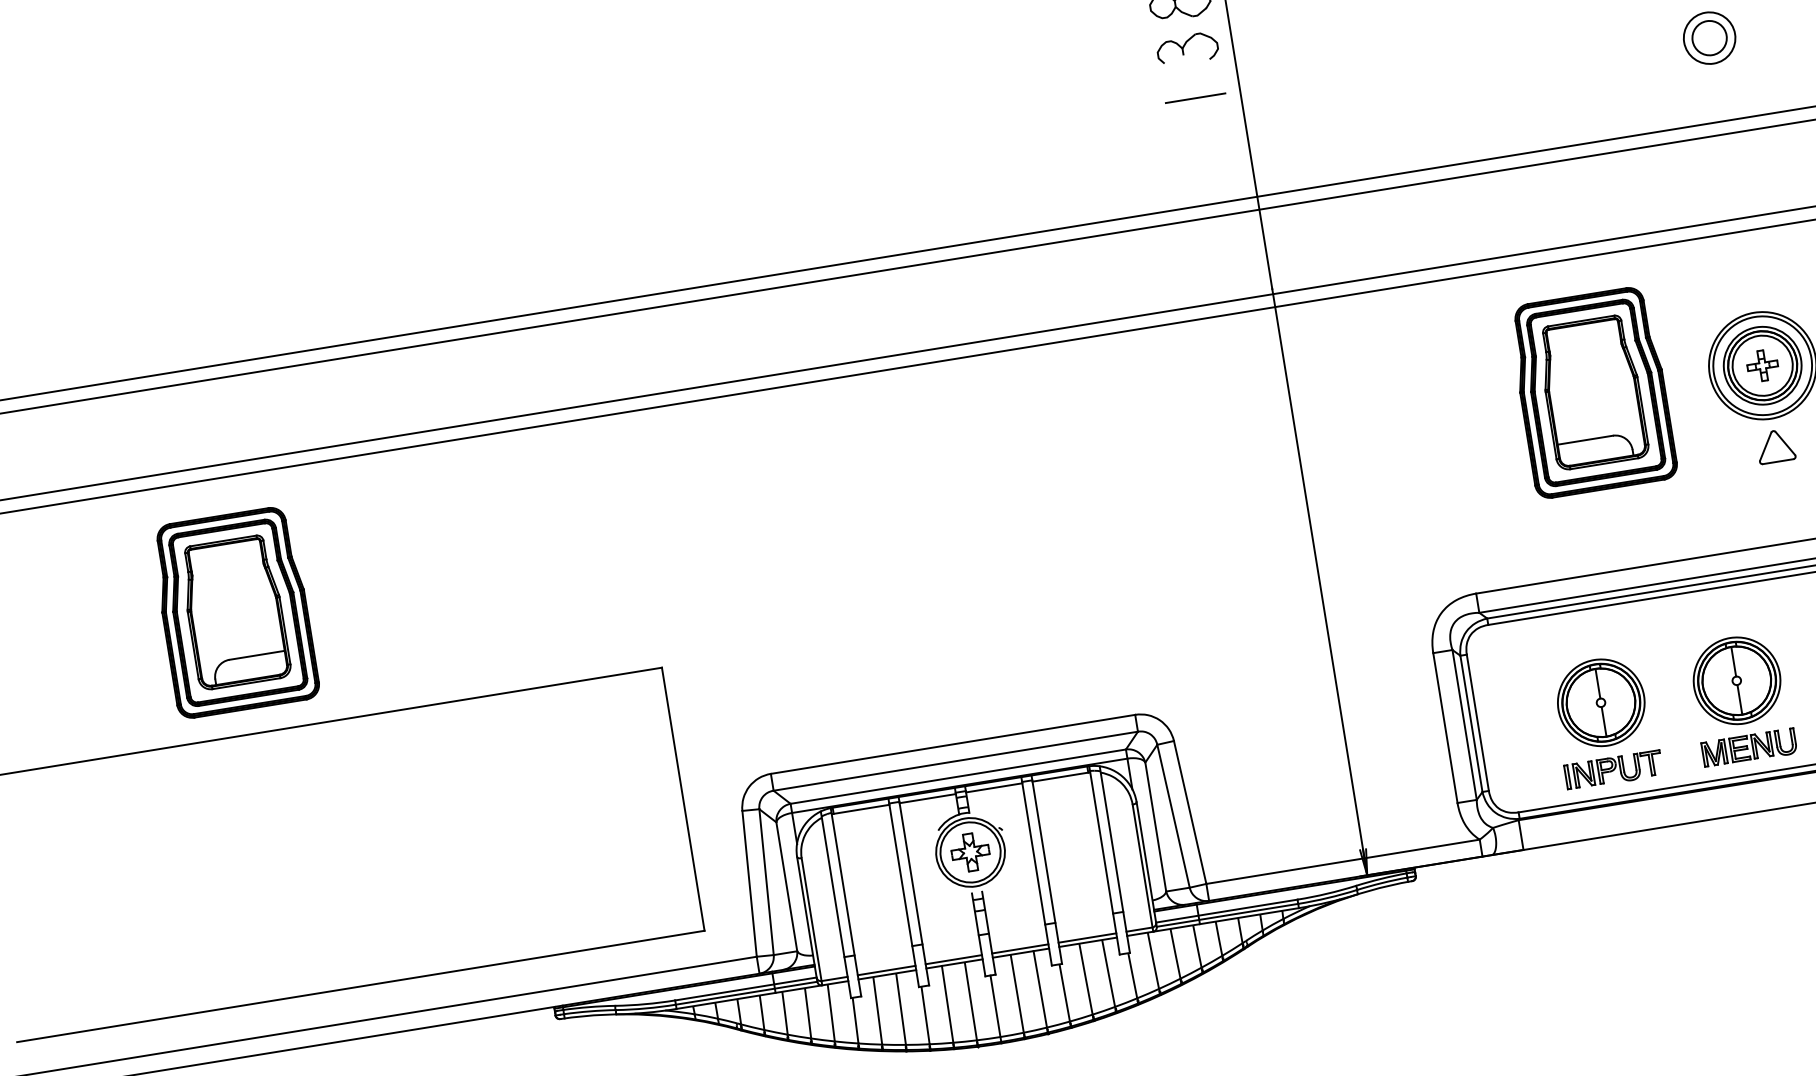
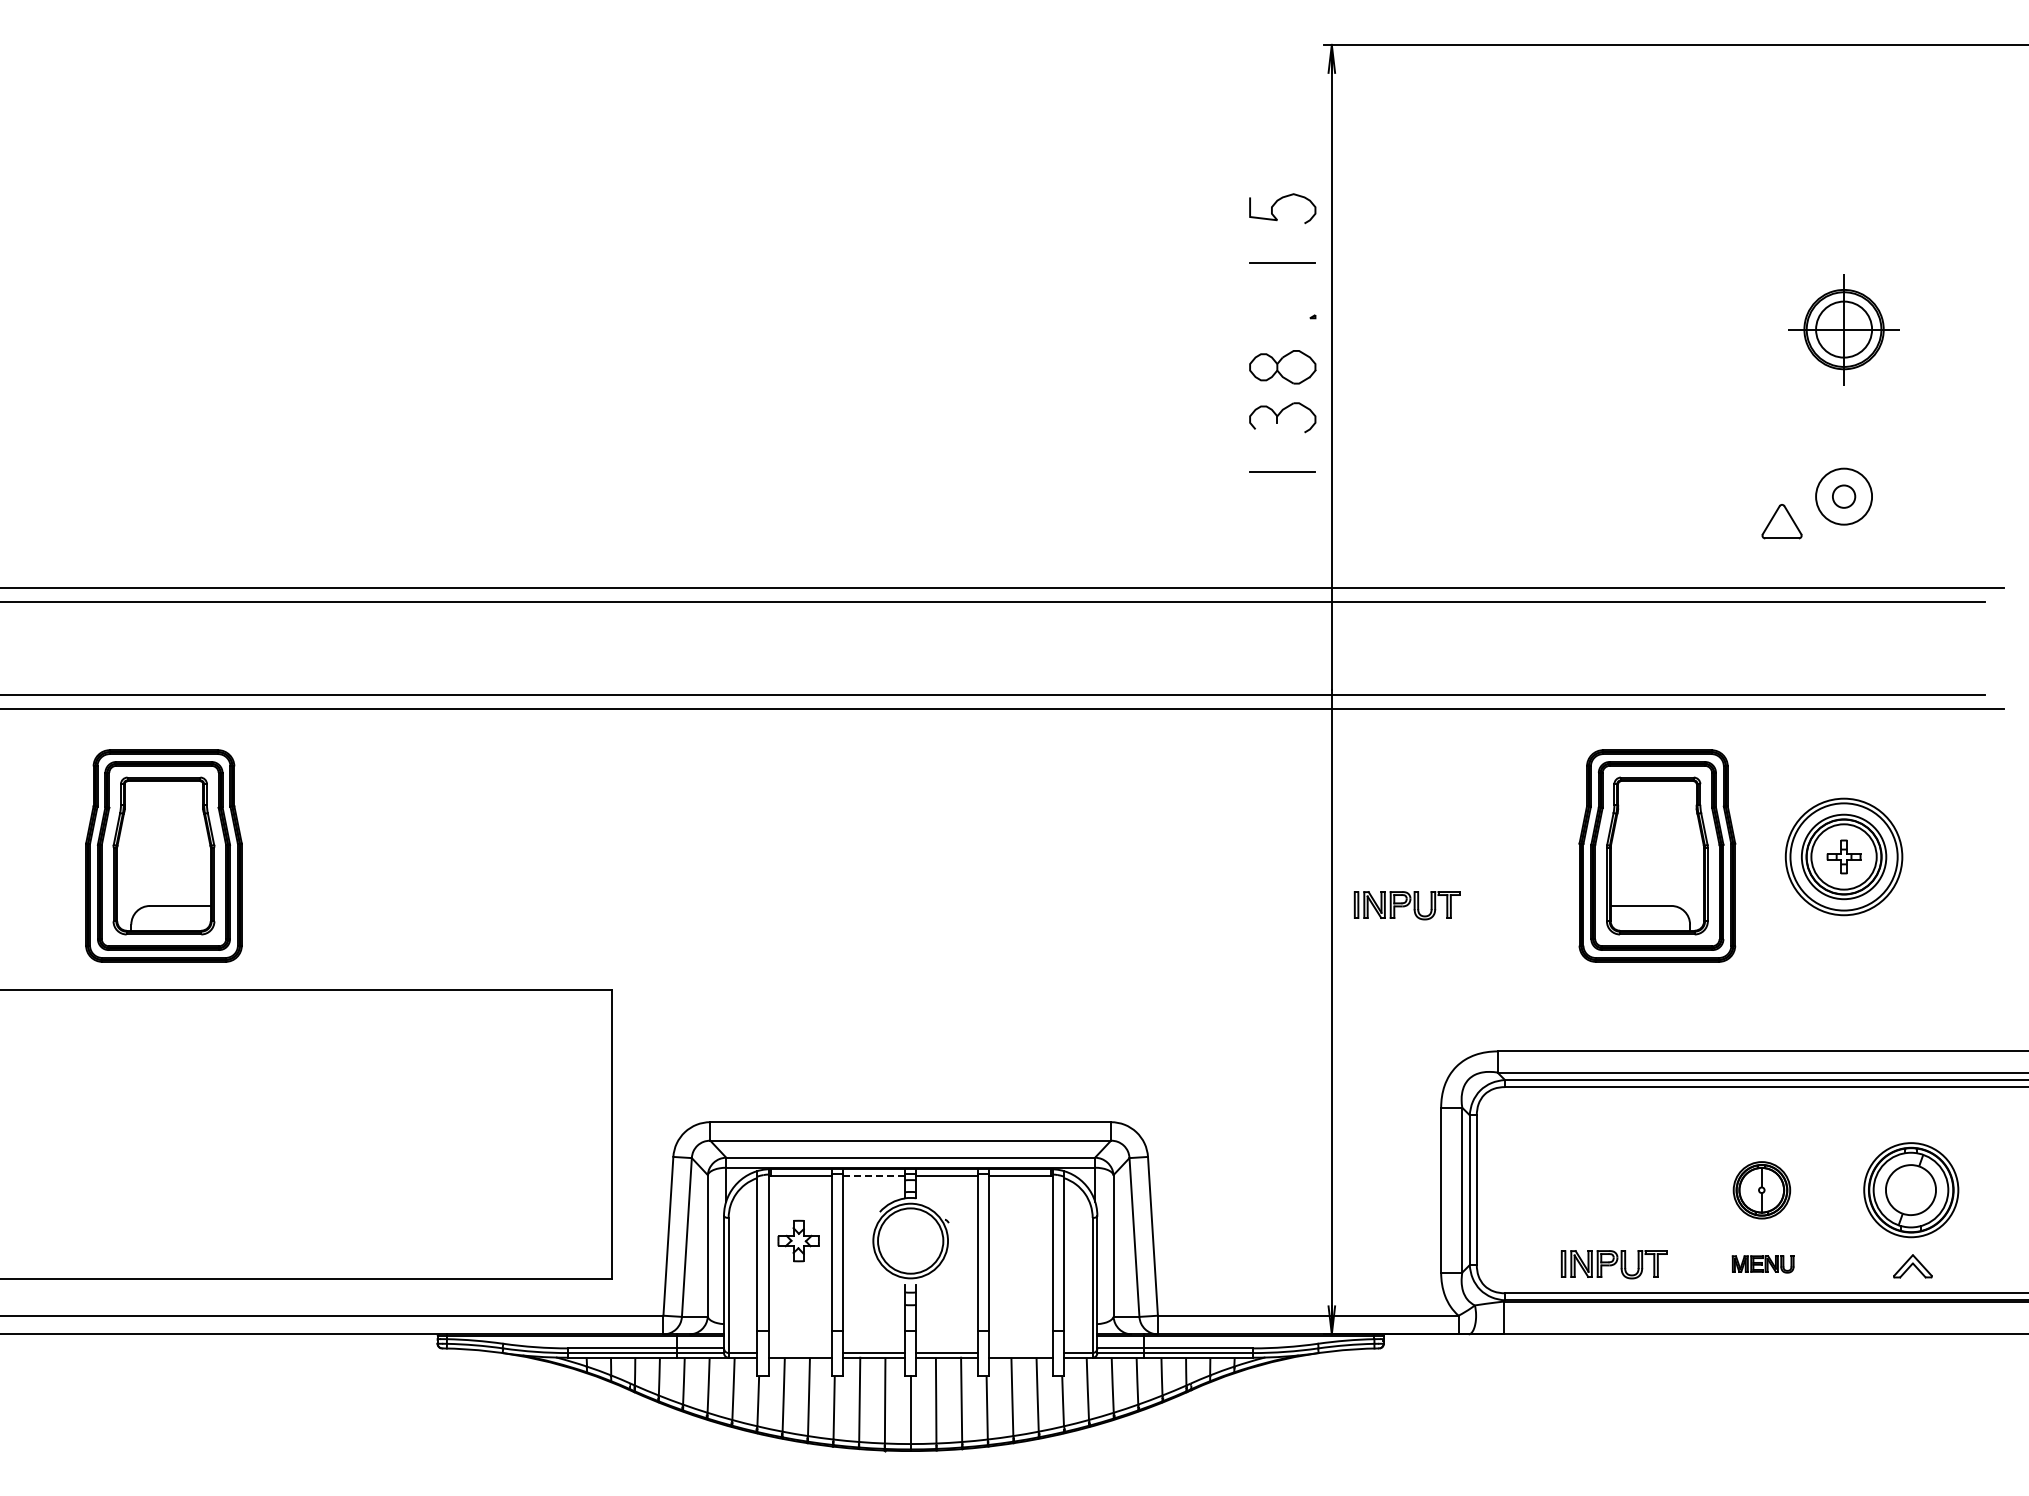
circle: (1709, 38) -> (1843, 496), size x0.6
part: (1775, 446) -> (1781, 521), moved
part: (1371, 474) -> (1406, 905), added
part: (1736, 681) -> (1761, 1190), size x0.6
part: (1601, 703) -> (1612, 1190), removed
part: (1748, 748) -> (1762, 1264), size x0.6
line: (928, 798) -> (874, 1175), solid -> dashed
part: (970, 851) -> (798, 1240), moved
line: (1086, 938) -> (1020, 1353), removed
line: (886, 970) -> (800, 1353), removed

